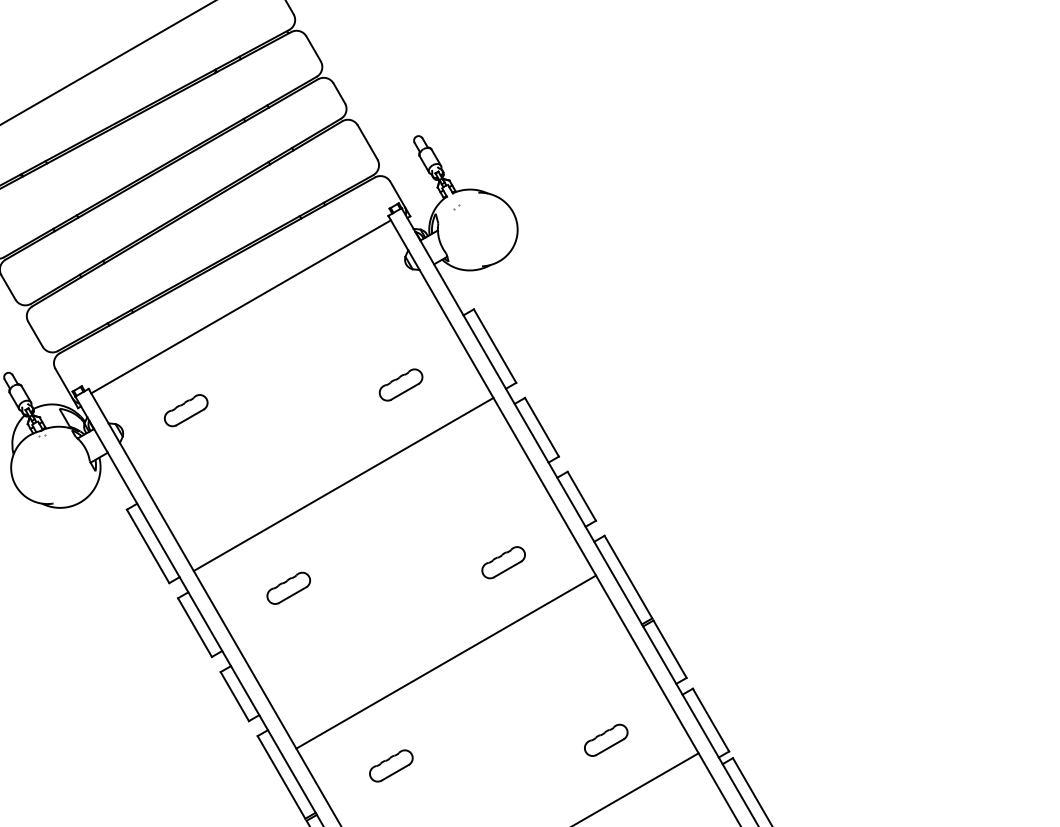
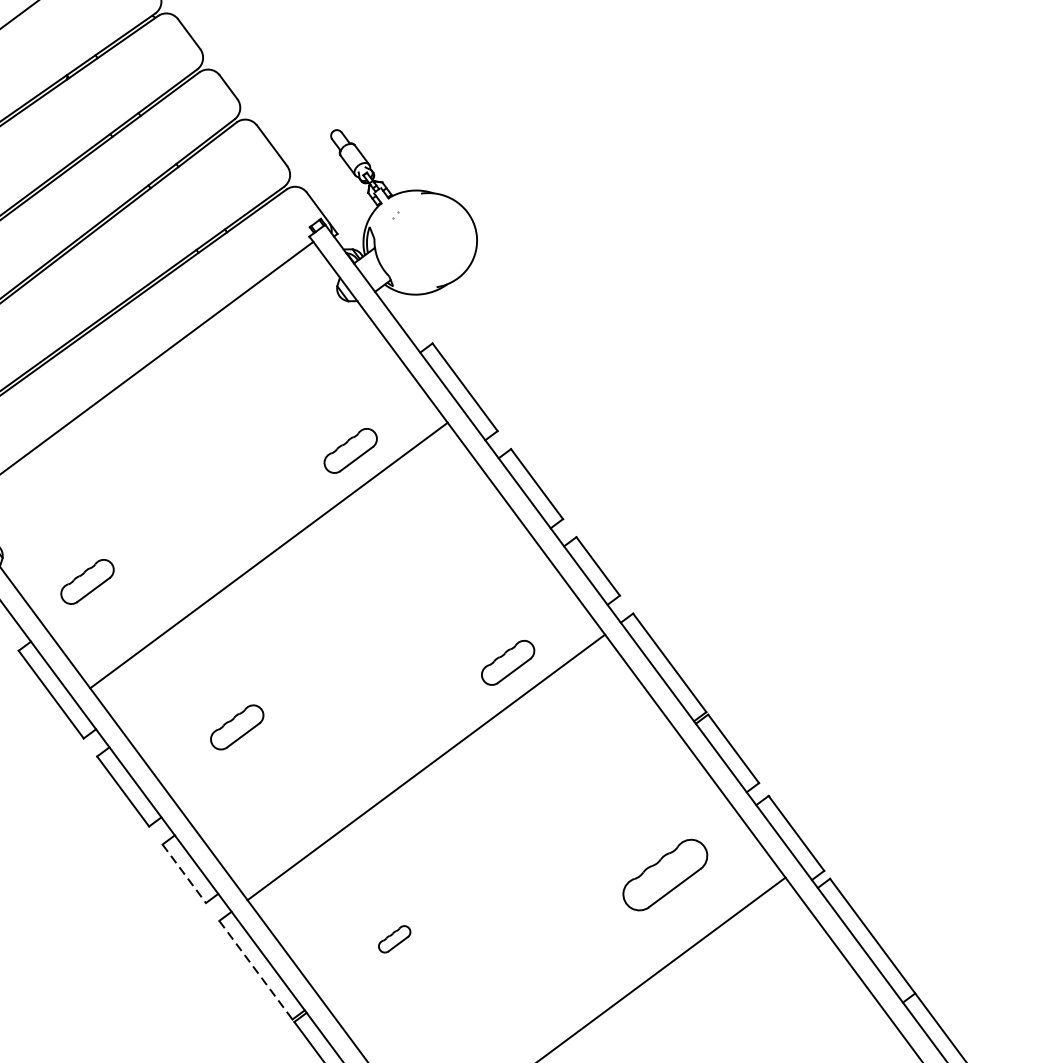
part: (186, 410) -> (87, 581), moved
line: (343, 484) -> (268, 555), moved
line: (446, 661) -> (426, 766), moved
line: (235, 697) -> (185, 874), solid -> dashed
part: (606, 739) -> (665, 873), size x1.6
part: (391, 765) -> (394, 938), size x0.6
line: (281, 777) -> (255, 970), solid -> dashed

